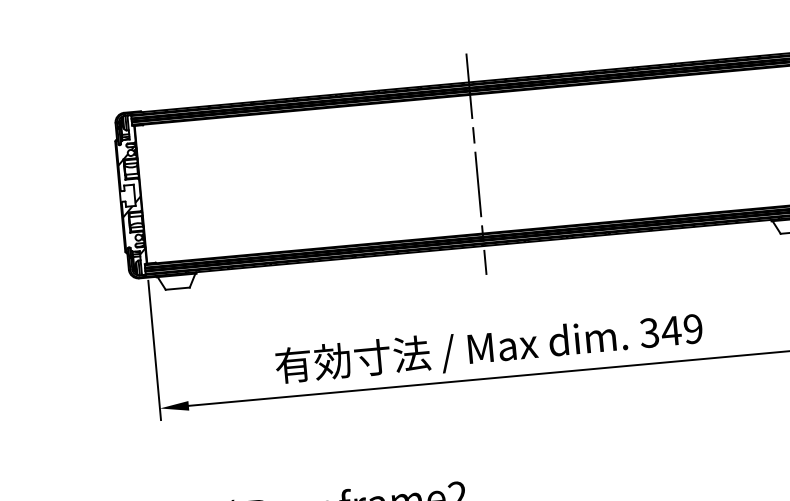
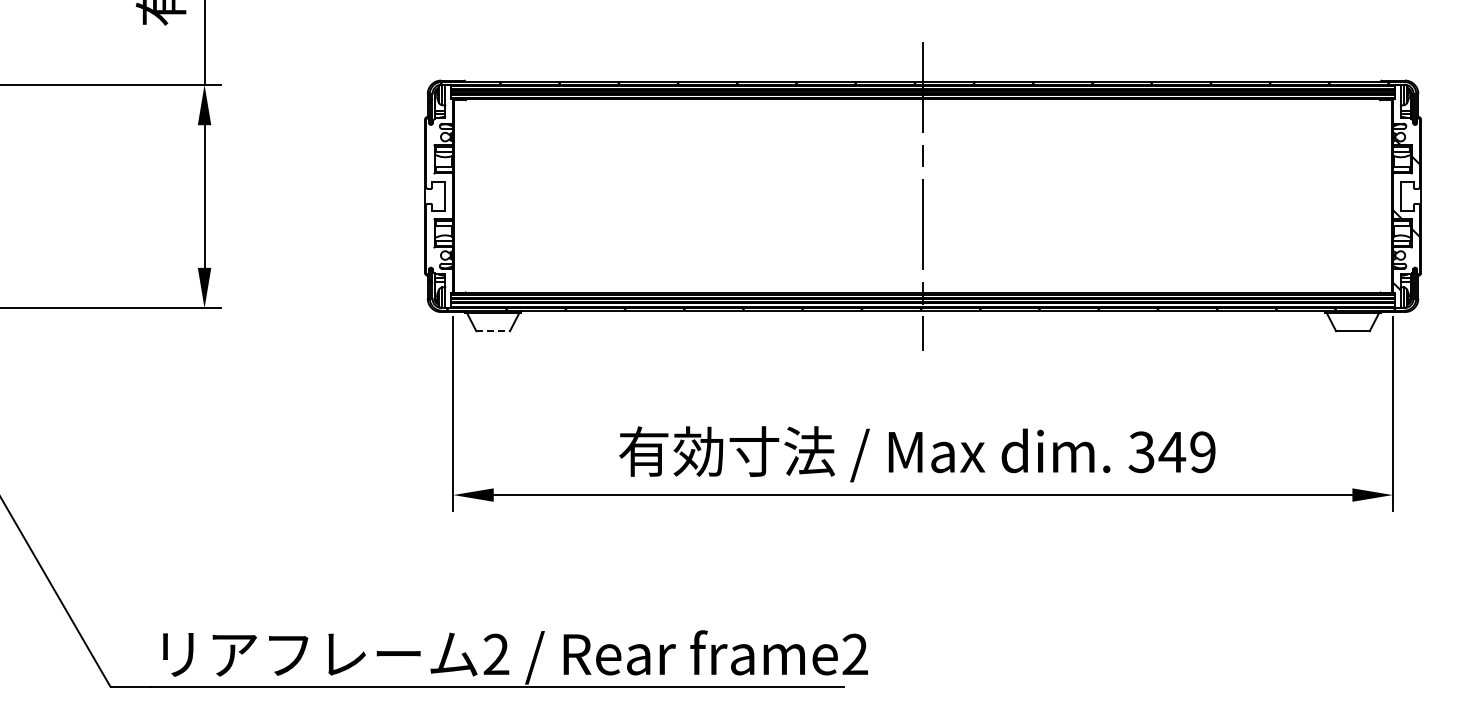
hatch: (131, 201) -> (439, 204), removed
line: (178, 288) -> (493, 331), solid -> dashed

